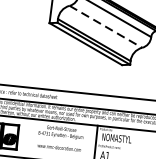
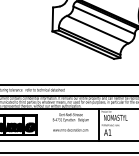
line: (105, 26) -> (97, 29), dashed -> solid

